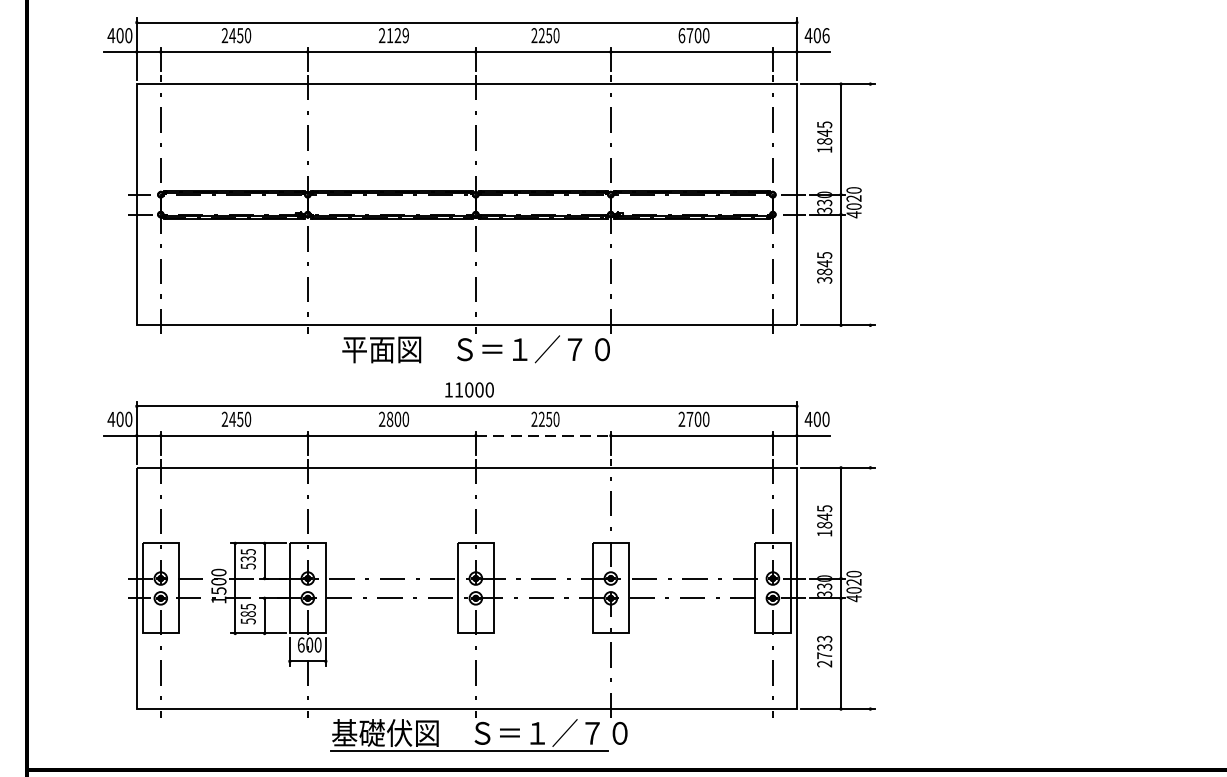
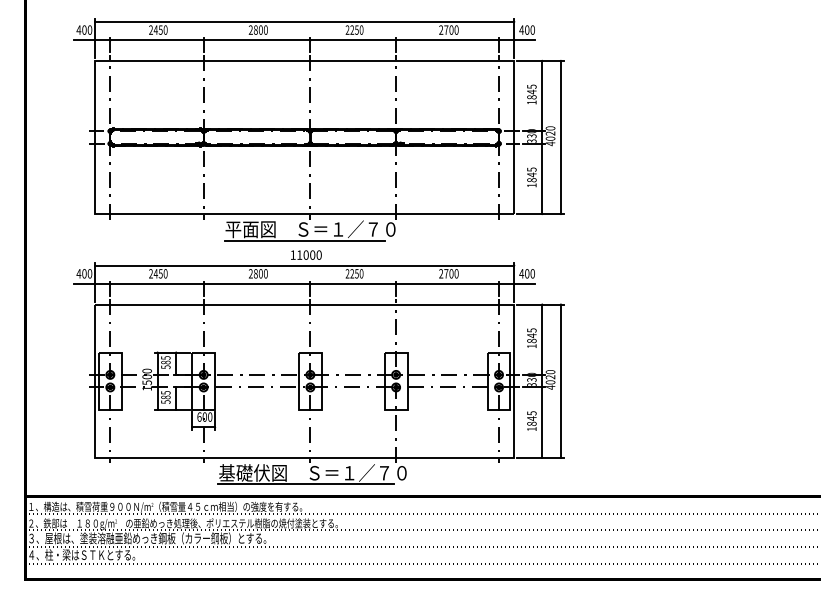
text: (397, 34) -> (260, 29), 2129 -> 2800
text: (682, 34) -> (441, 29), 6700 -> 2700
text: (825, 34) -> (532, 29), 406 -> 400
line: (869, 204) -> (560, 137), added
text: (824, 280) -> (531, 185), 3845 -> 1845
line: (466, 366) -> (304, 240), added
line: (543, 436) -> (353, 284), dashed -> solid
text: (247, 559) -> (165, 362), 535 -> 585
line: (869, 587) -> (560, 380), added
text: (824, 651) -> (531, 421), 2733 -> 1845

